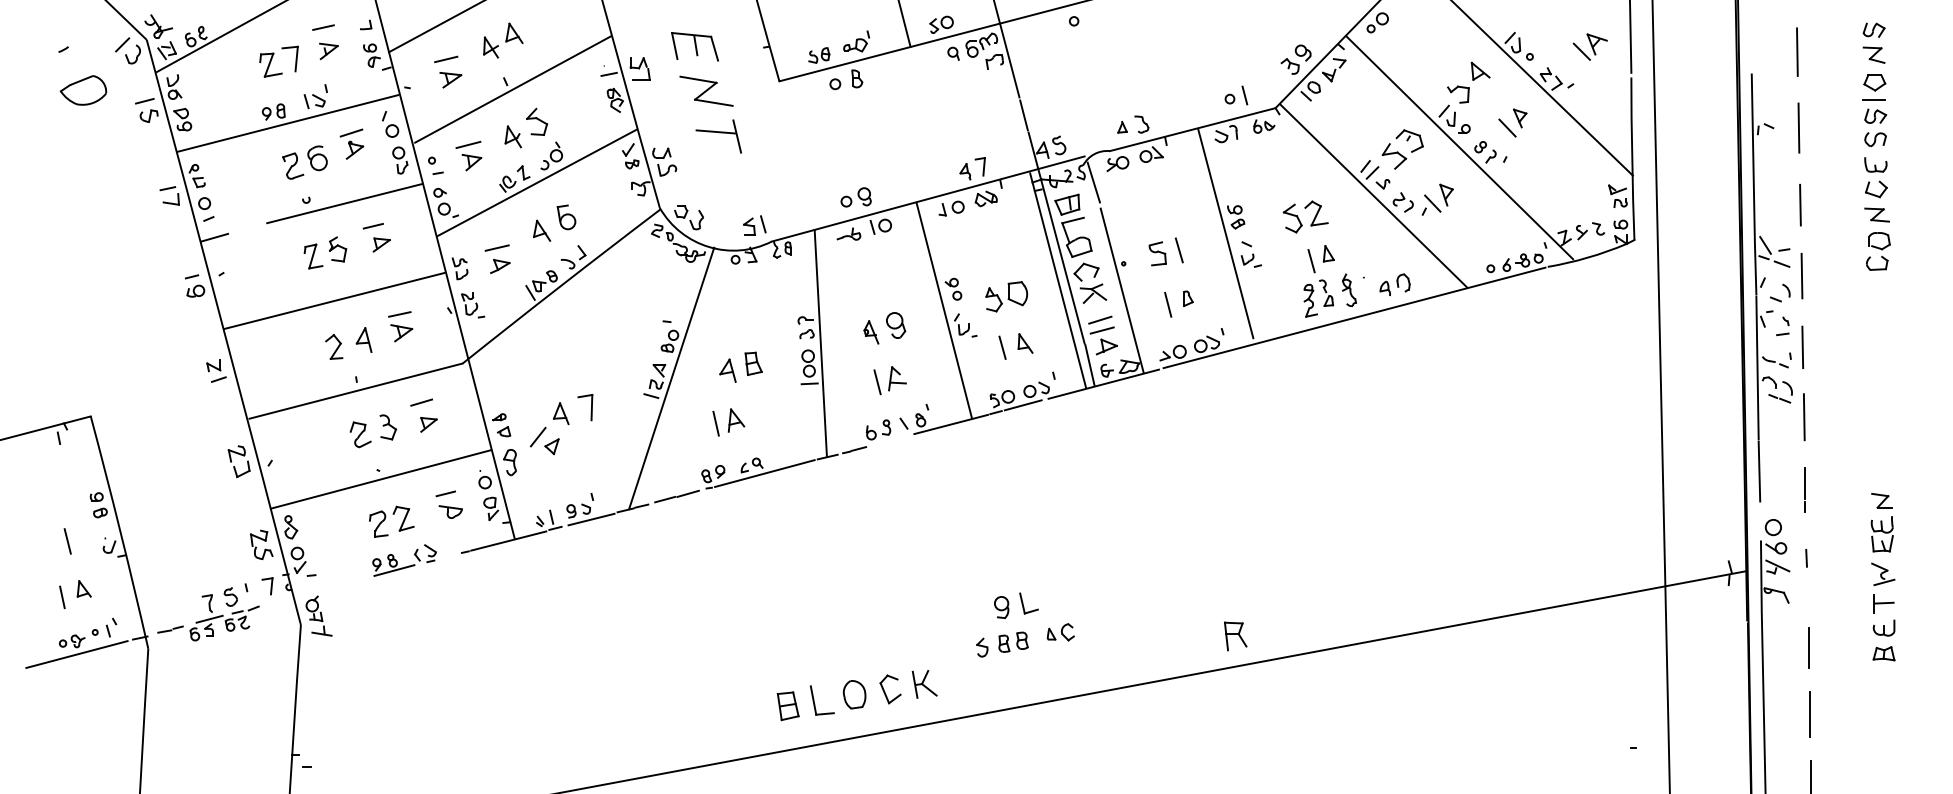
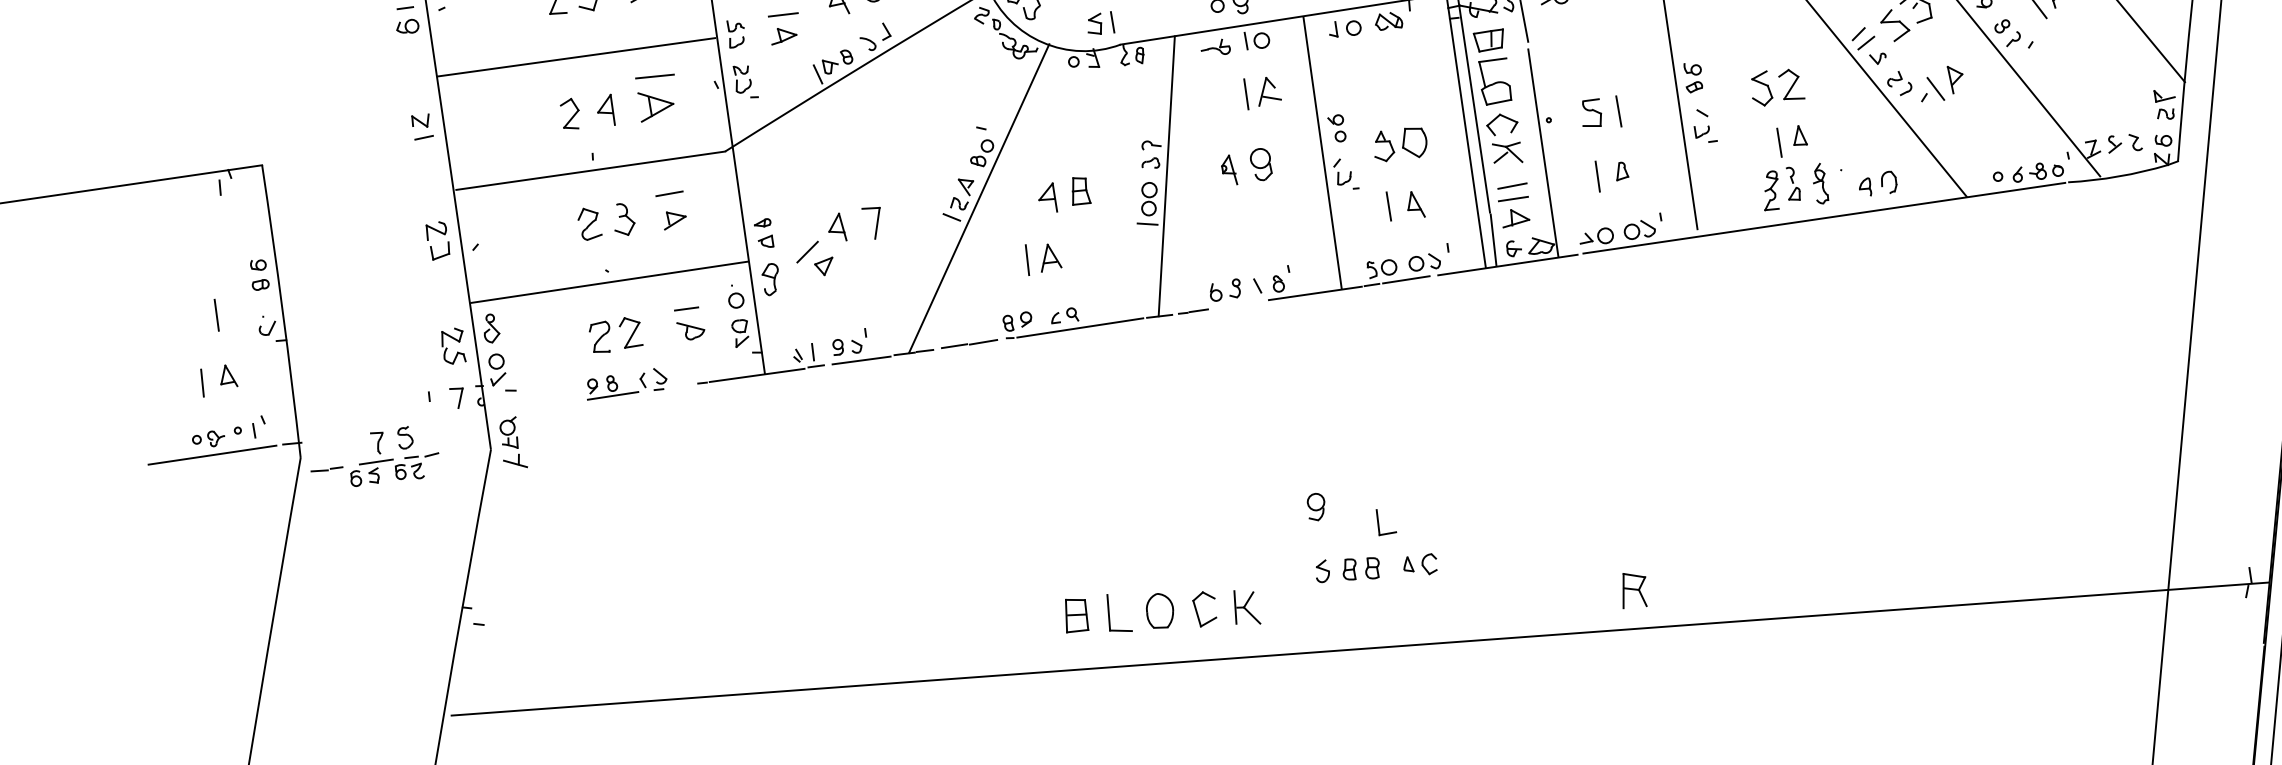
part: (400, 326) -> (654, 97), size x1.4
part: (889, 380) -> (1261, 93), moved
part: (1001, 607) -> (1315, 506), moved
part: (208, 614) -> (375, 456), moved

